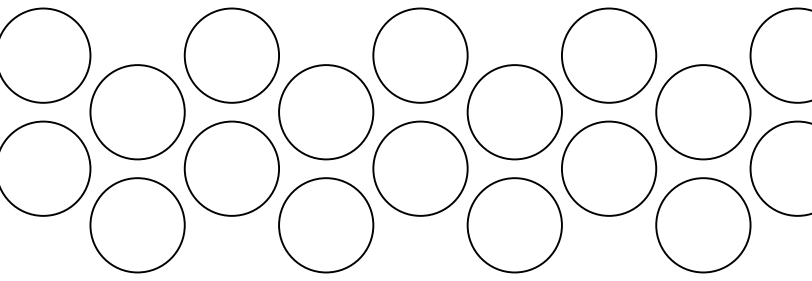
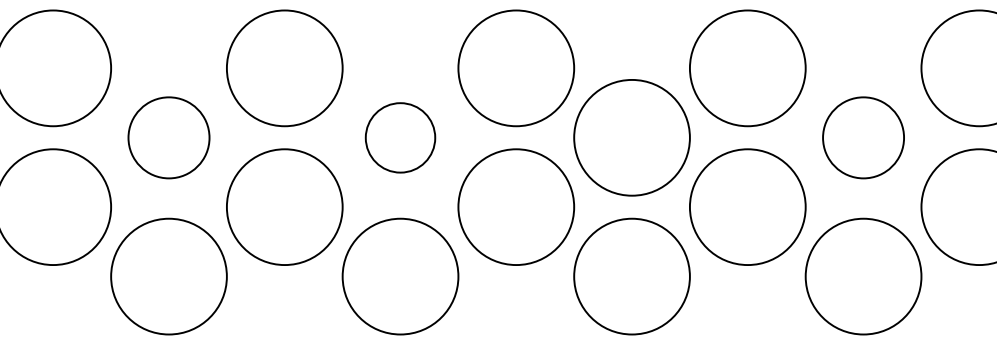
part: (137, 111) -> (168, 137), size x0.7
part: (326, 111) -> (400, 137), size x0.6
part: (703, 111) -> (863, 137), size x0.7

